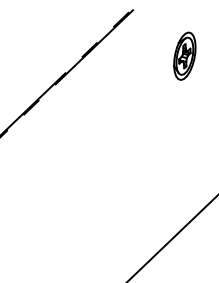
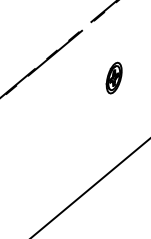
part: (183, 55) -> (113, 77), moved

